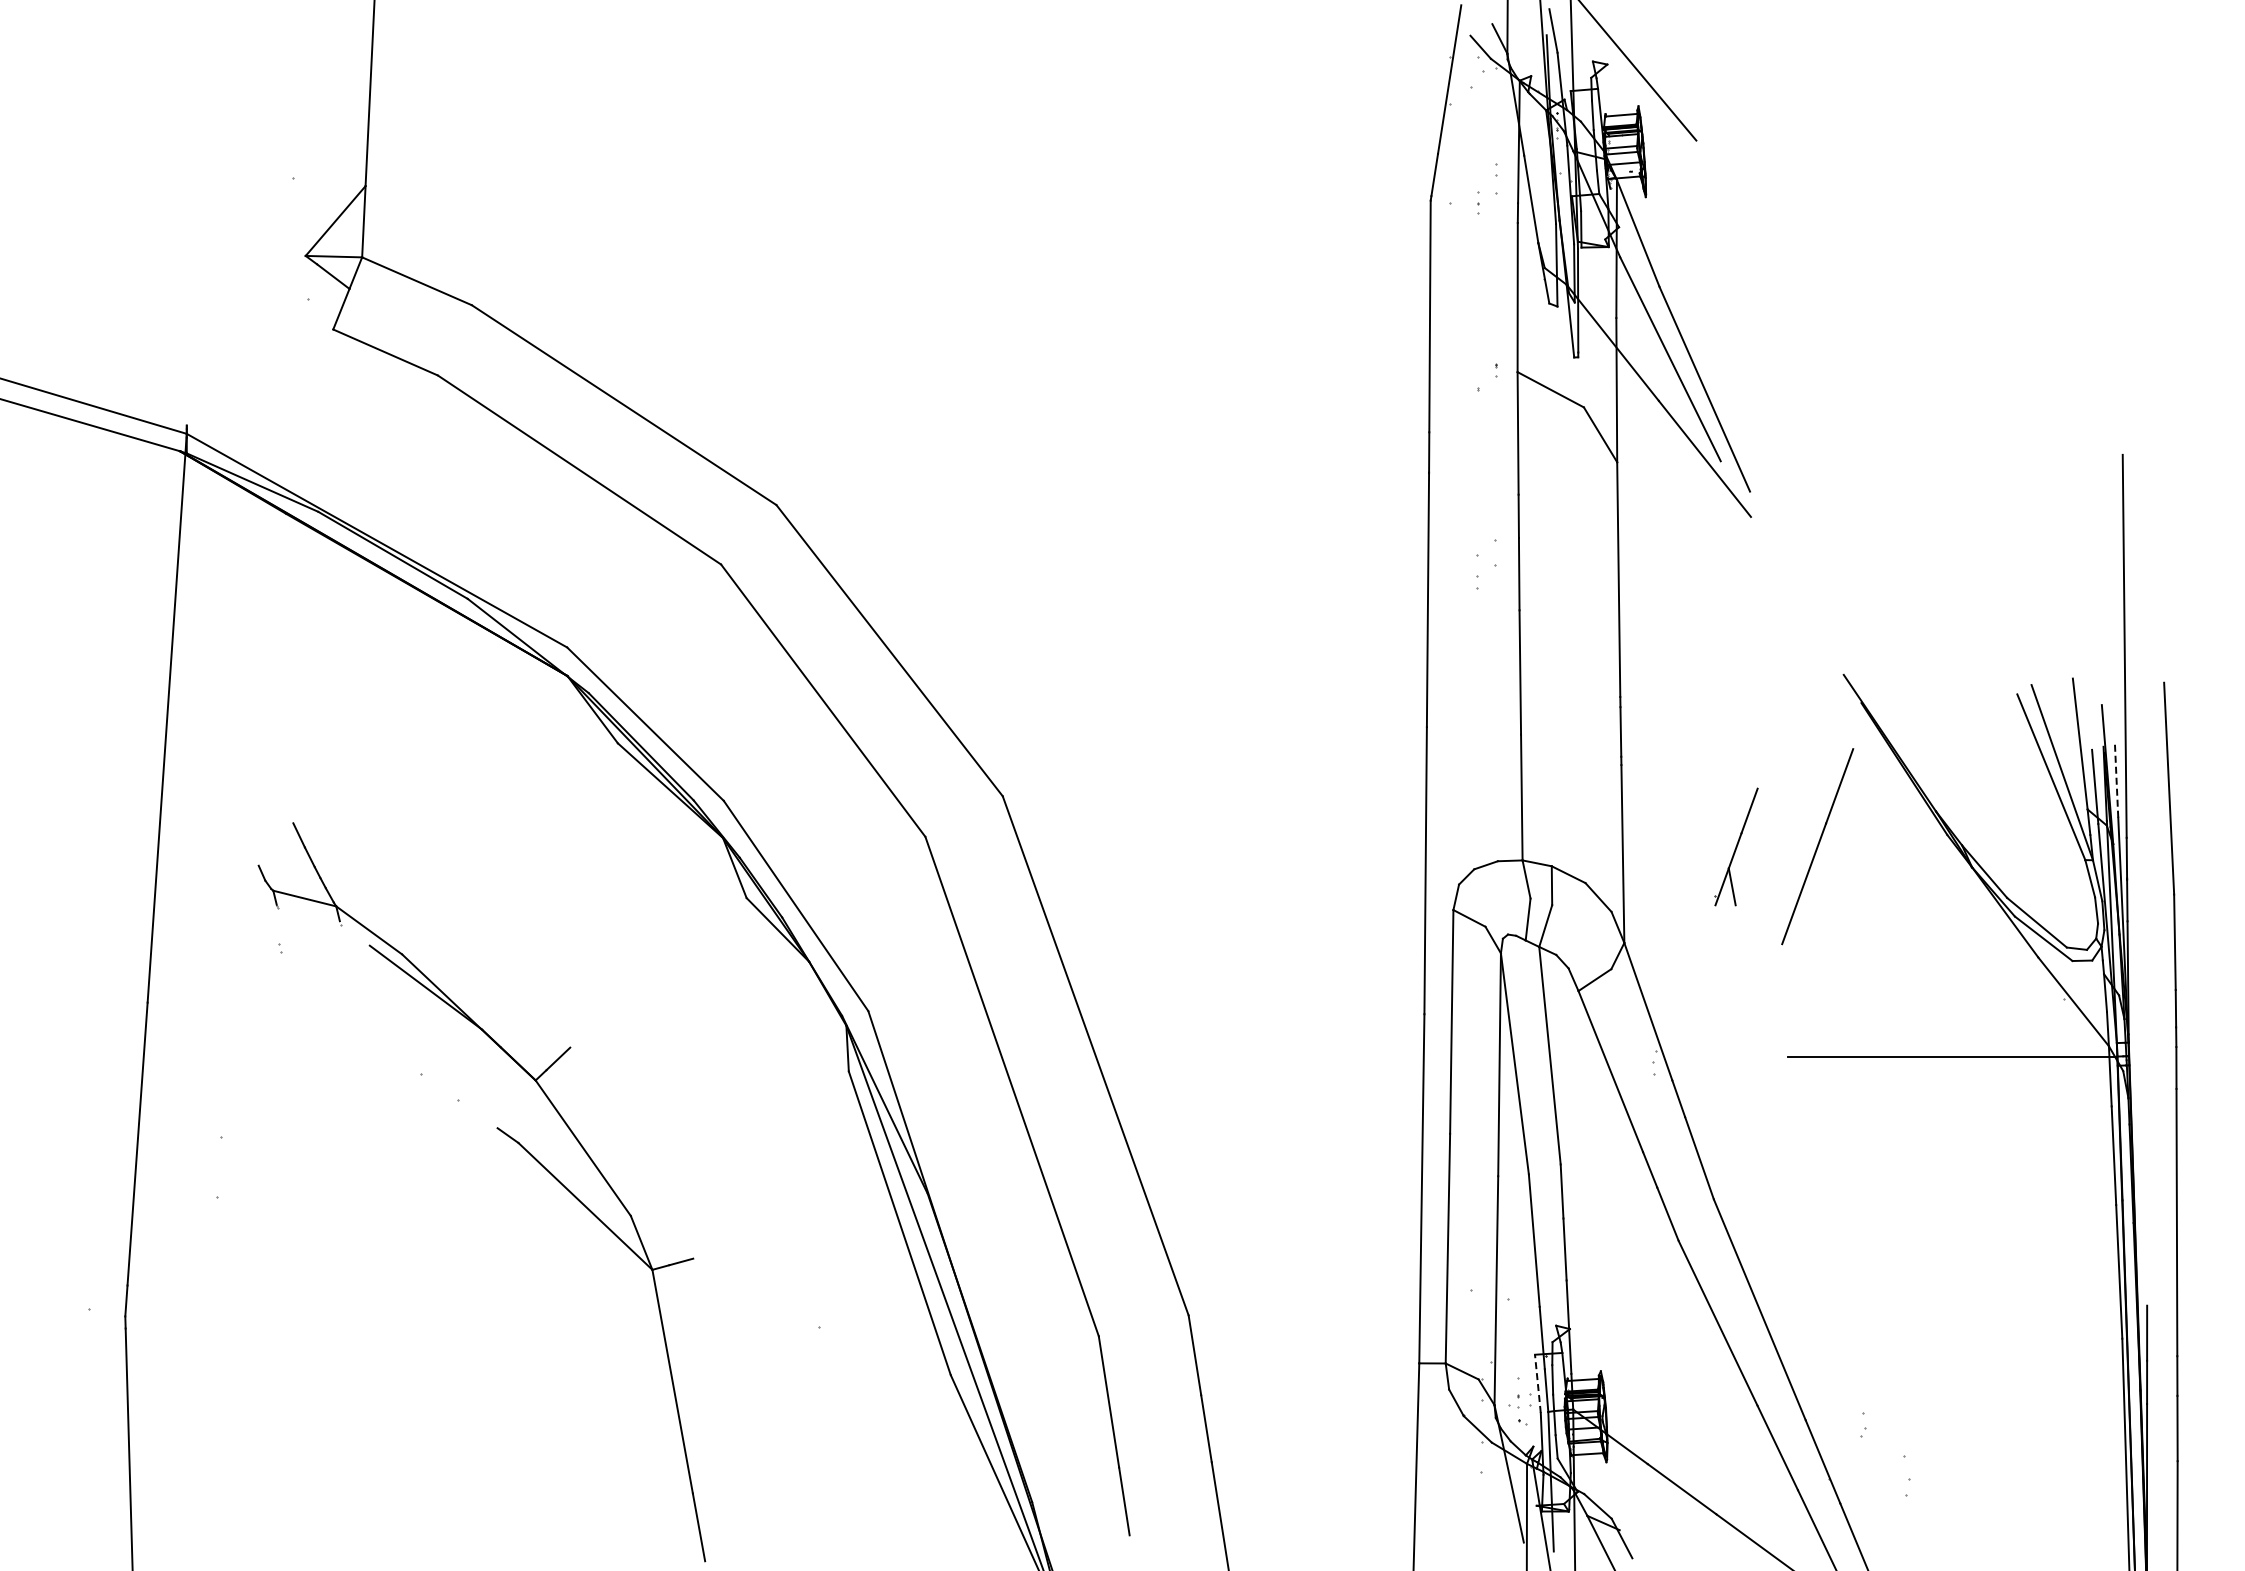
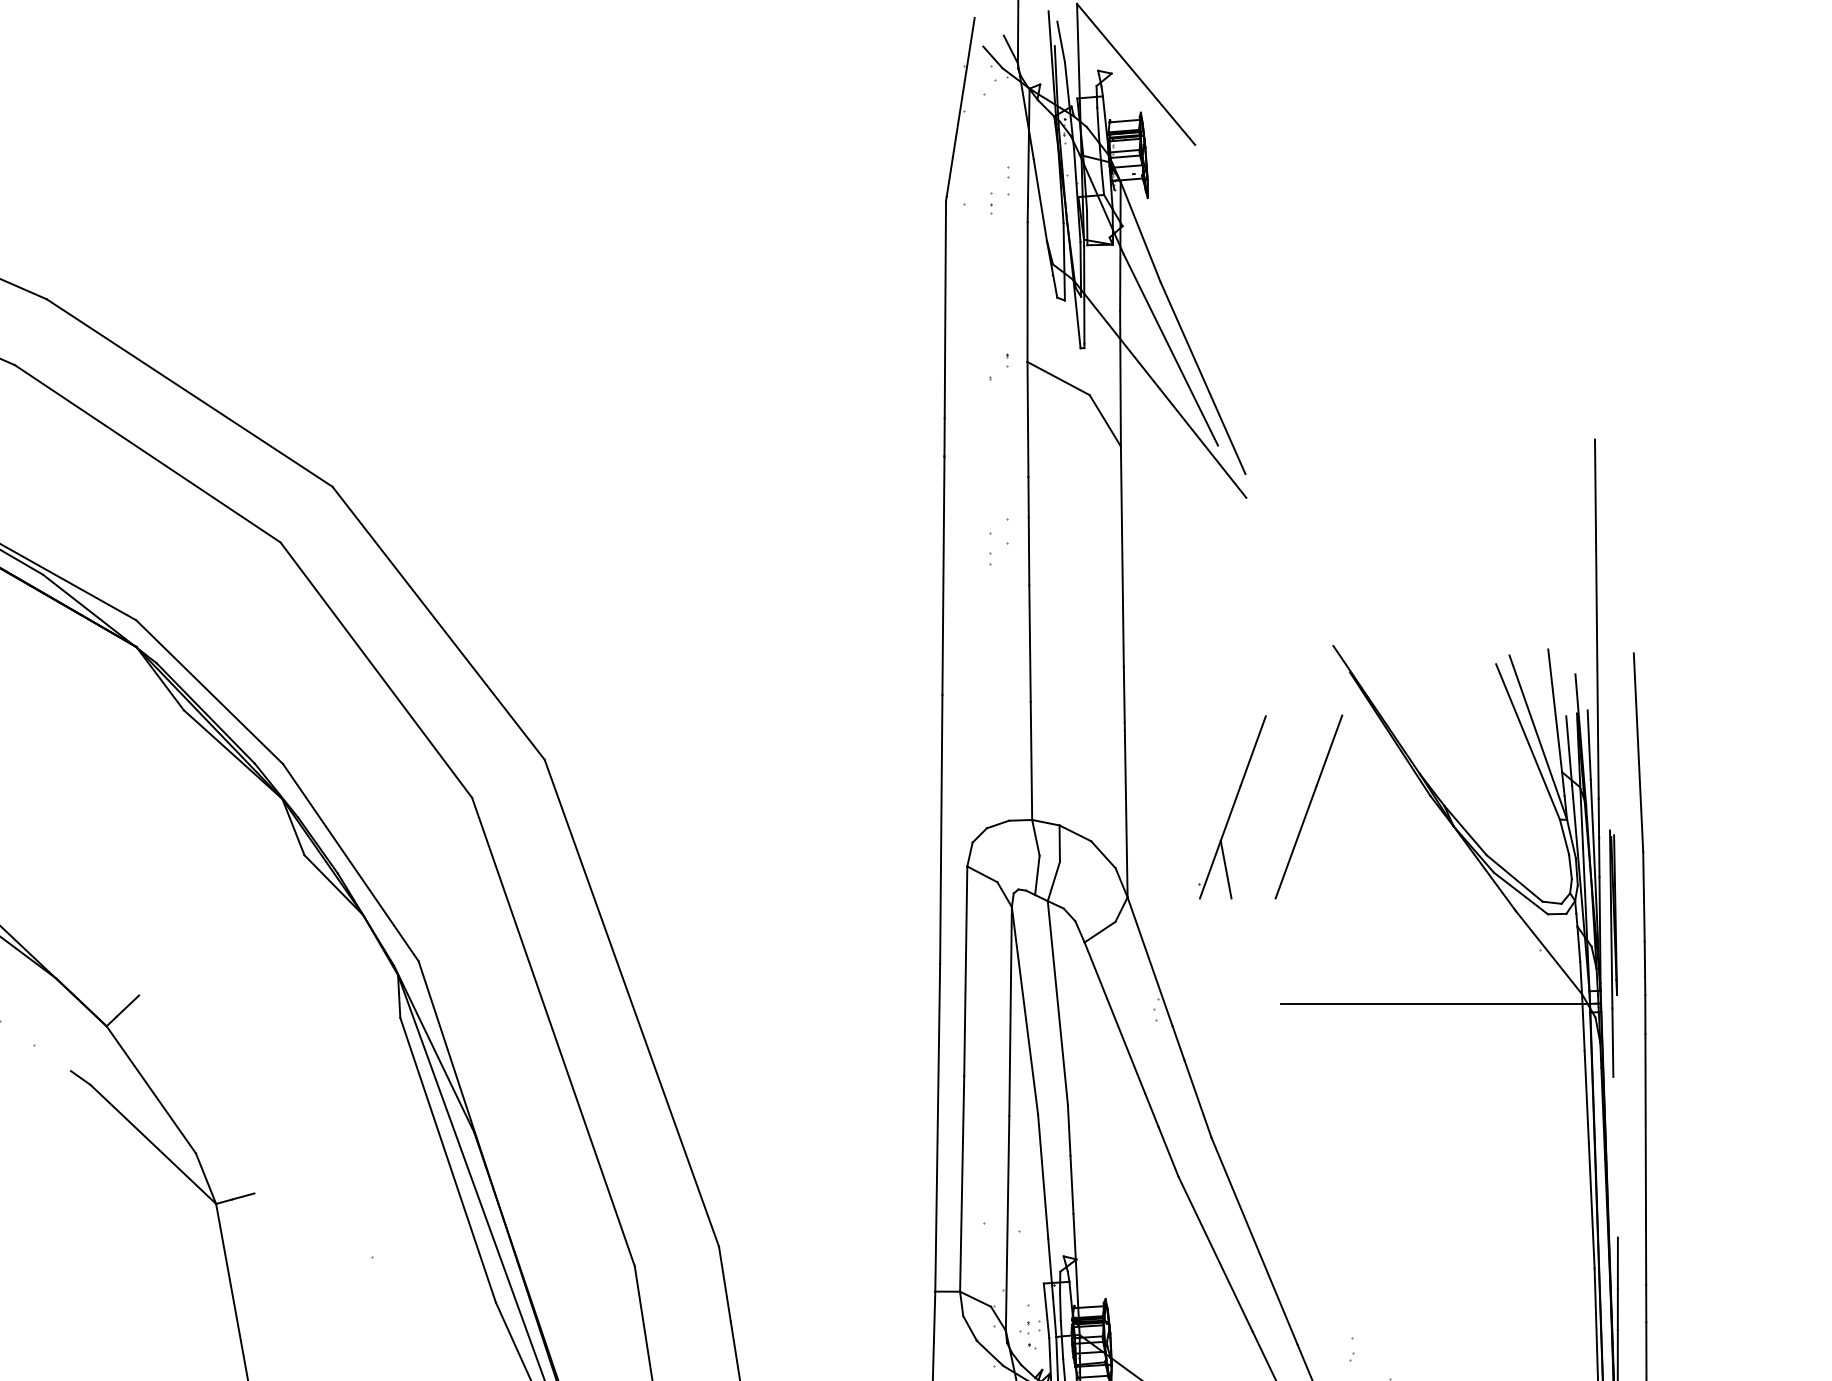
line: (2116, 780) -> (1589, 745), dashed -> solid
part: (1736, 846) -> (1232, 806), size x1.67
part: (2142, 1002) -> (1613, 953), added
line: (1537, 1383) -> (1046, 1310), dashed -> solid

